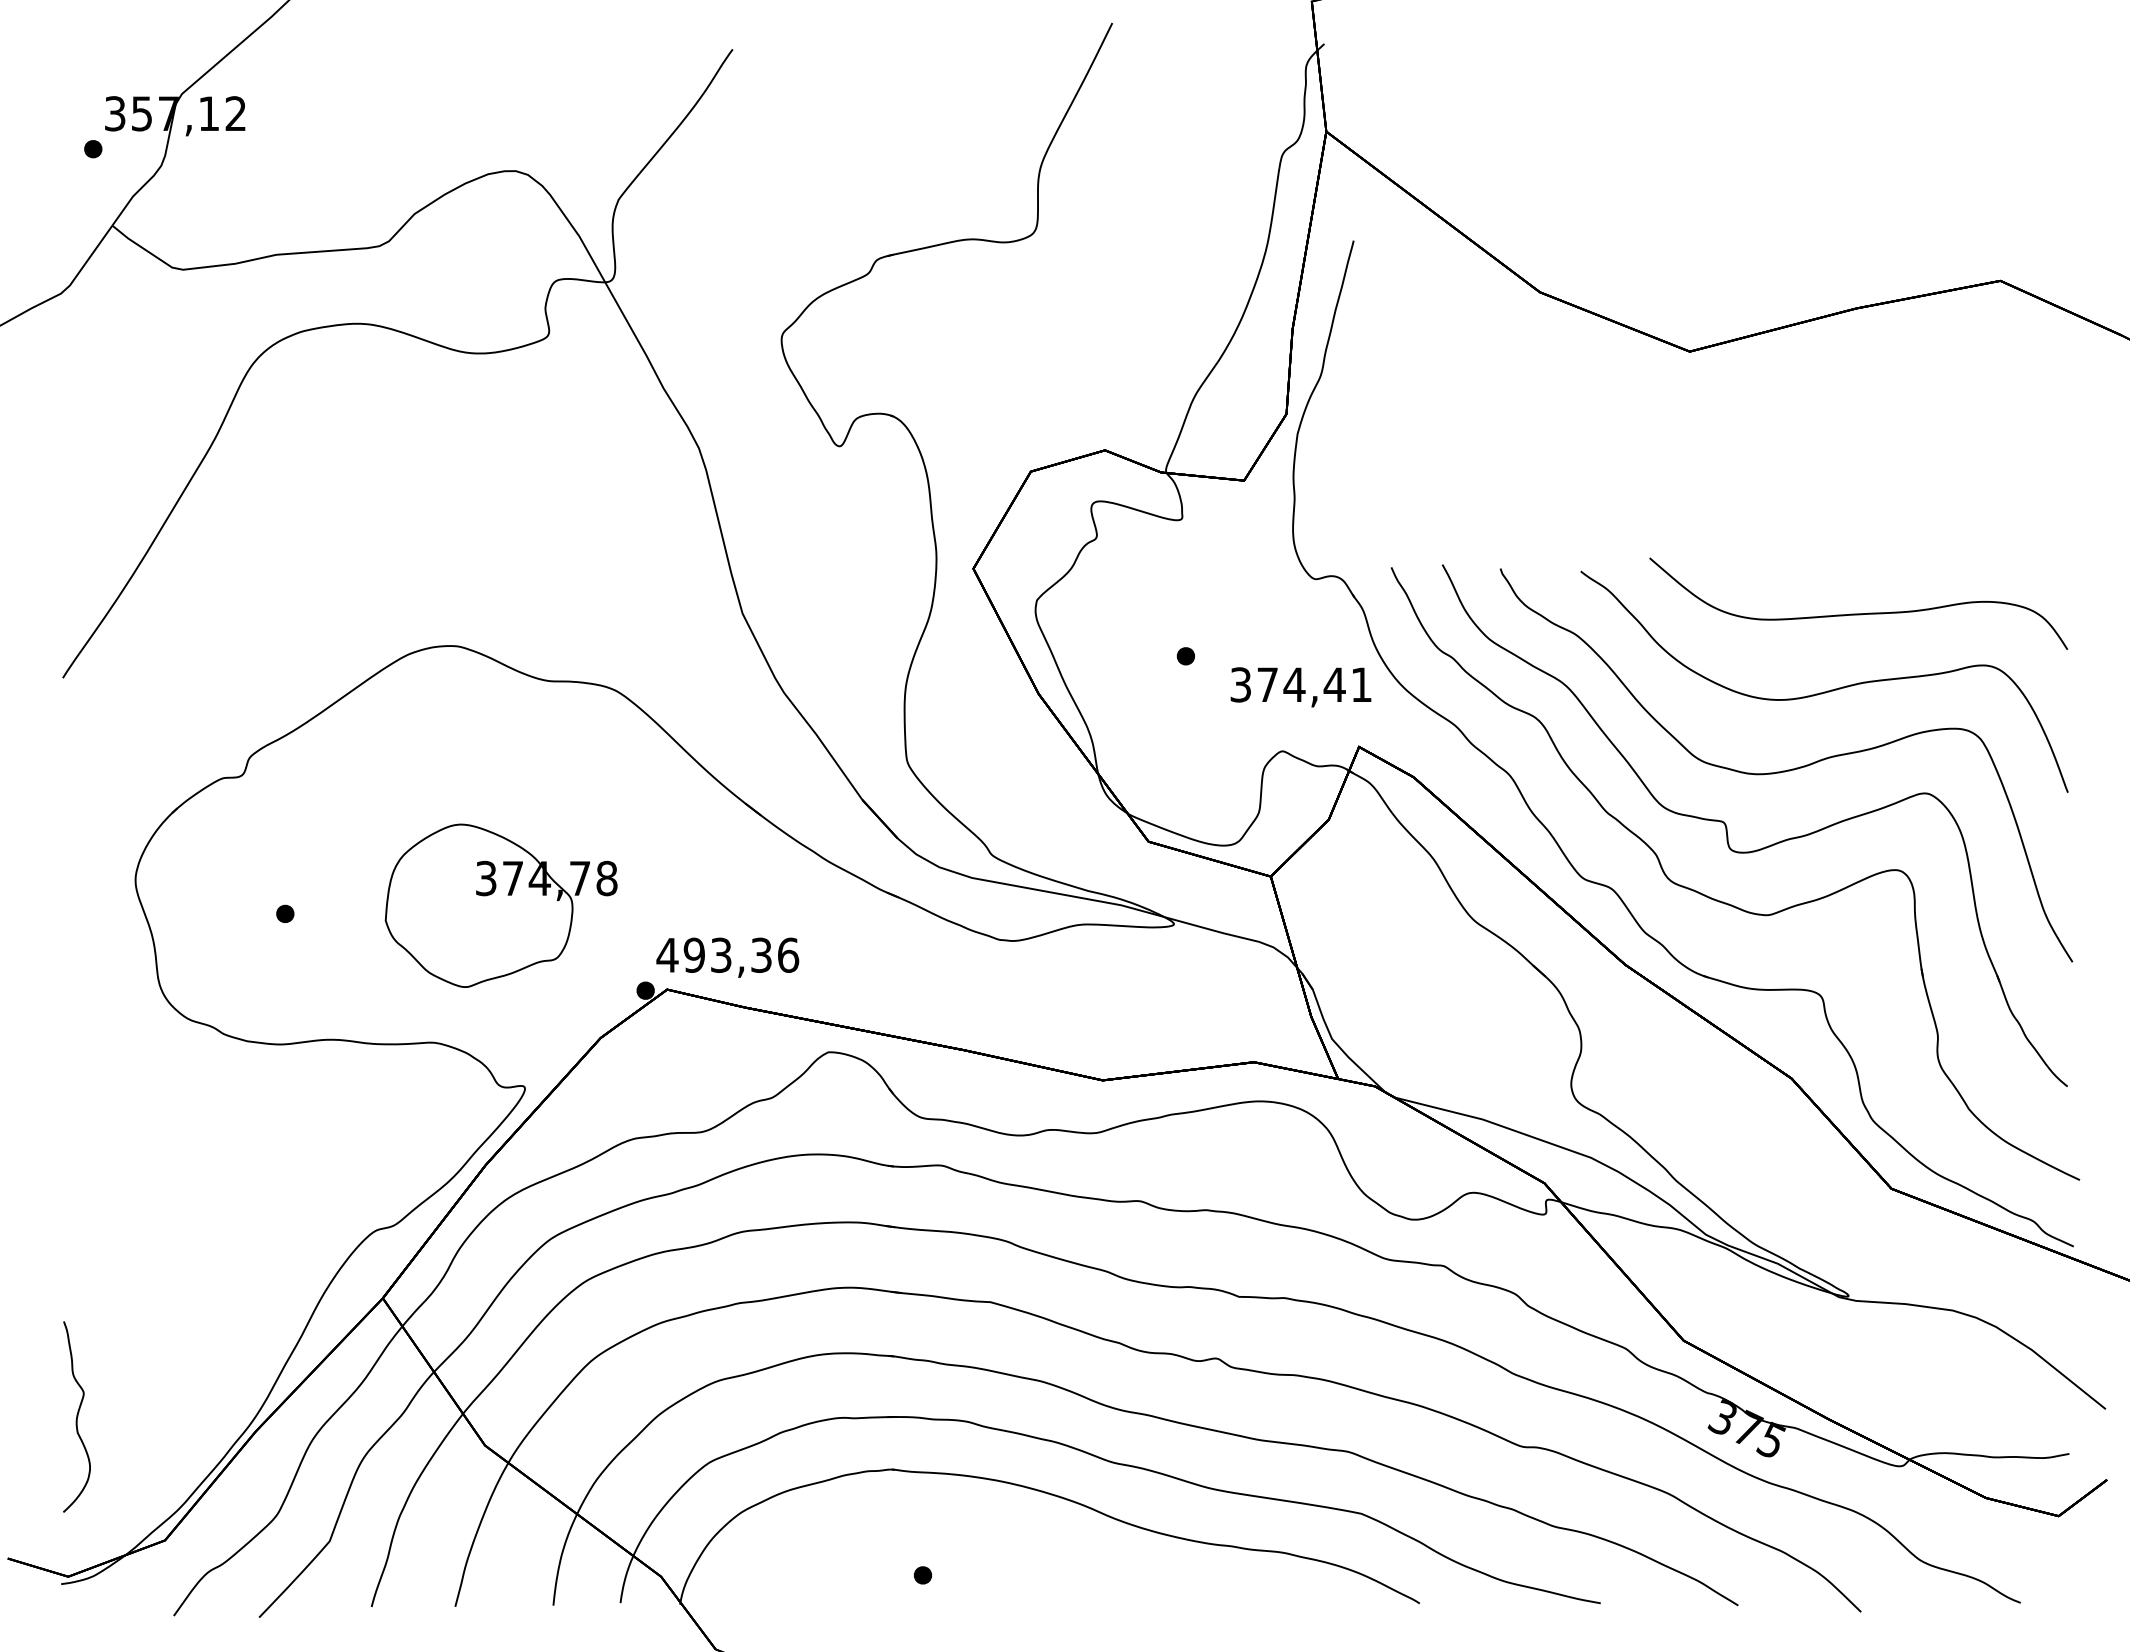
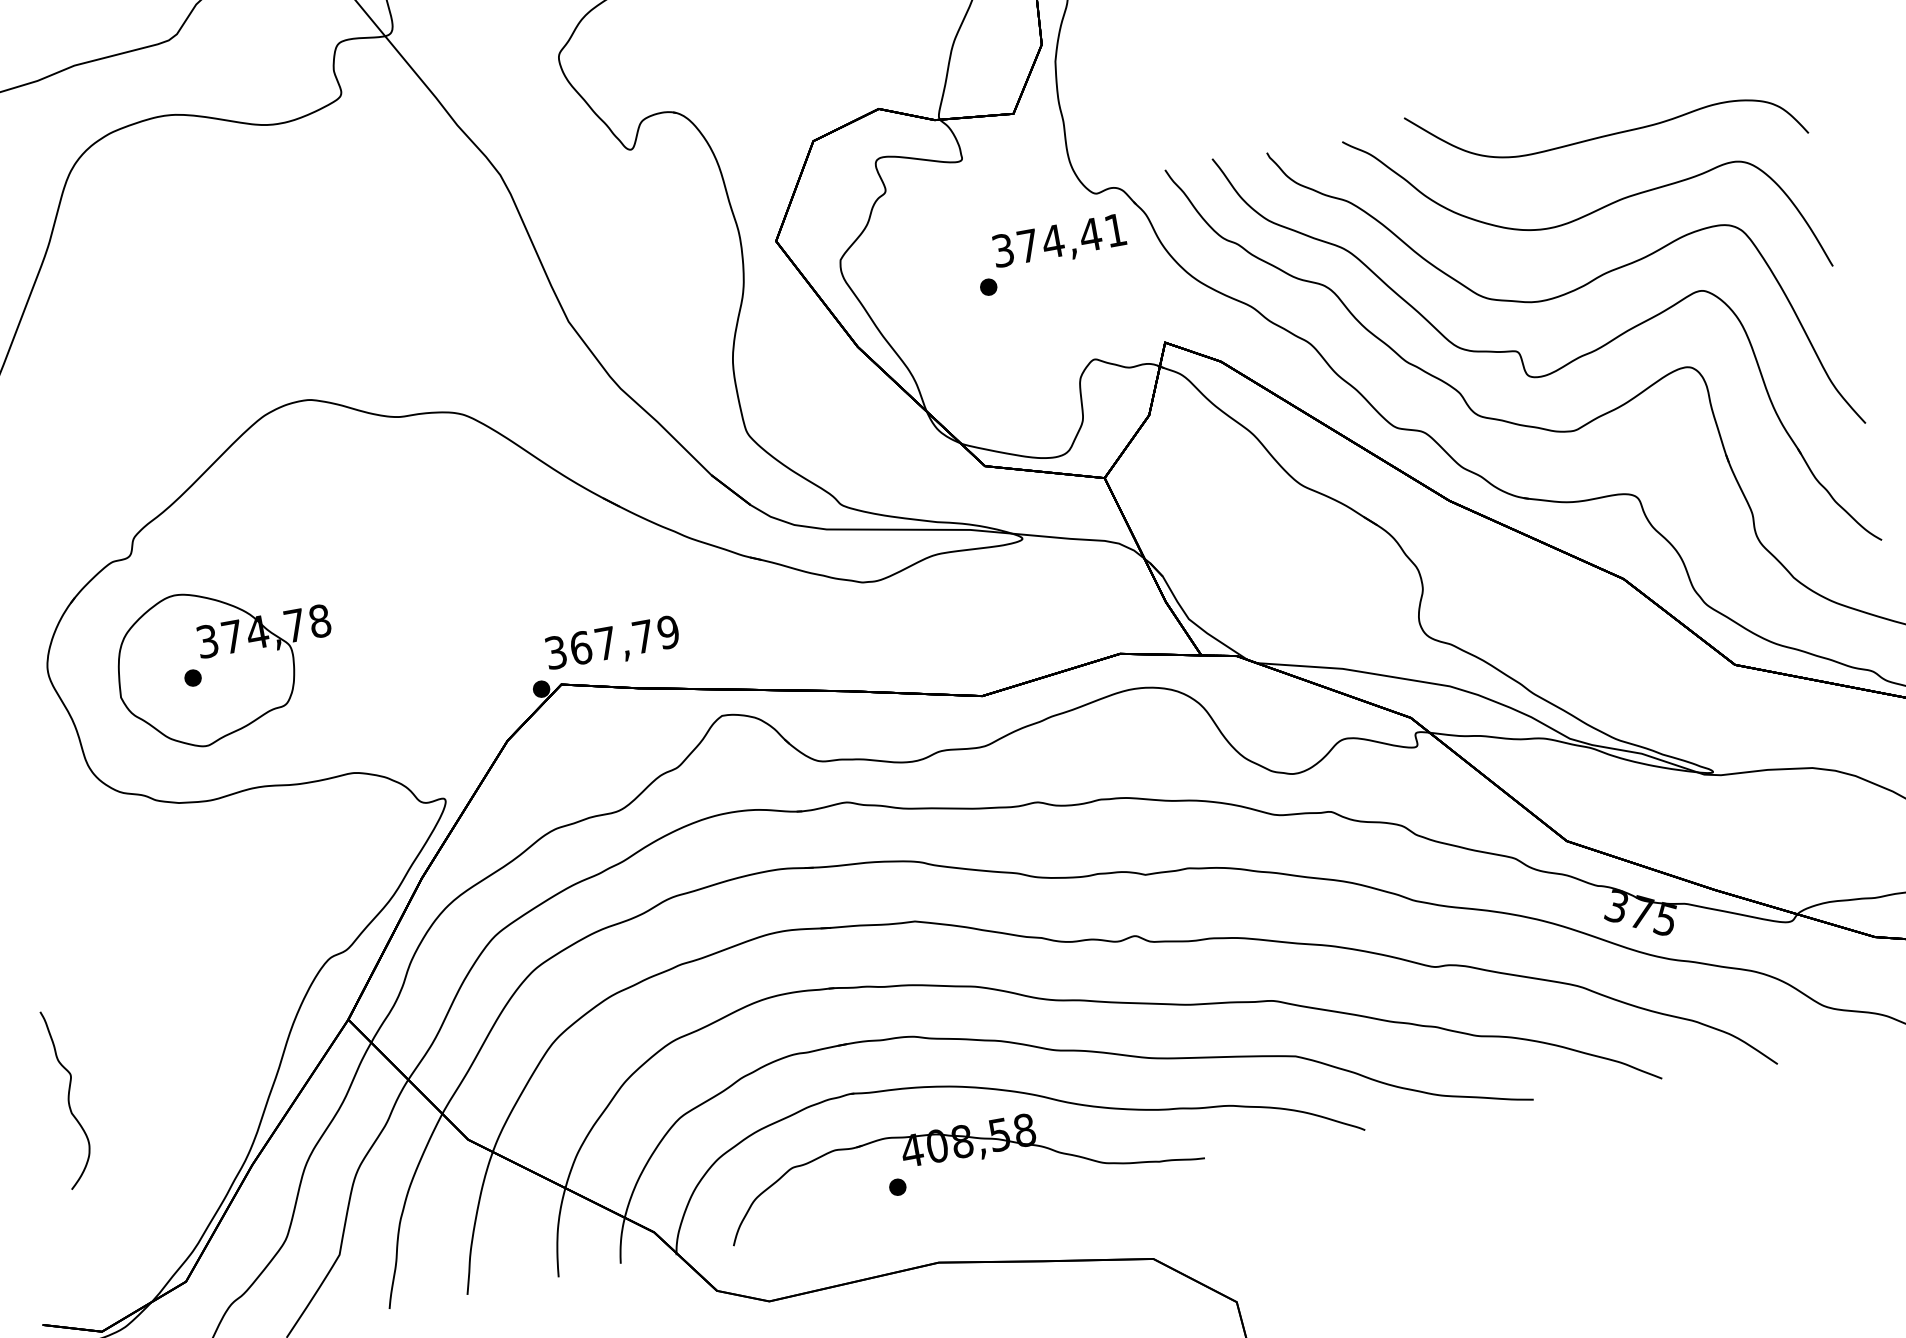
text: (1300, 687) -> (1059, 242), moved
part: (500, 905) -> (225, 664), moved
text: (727, 954) -> (611, 641), 493,36 -> 367,79
part: (76, 1416) -> (67, 1098), moved
part: (995, 1557) -> (962, 1158), added

